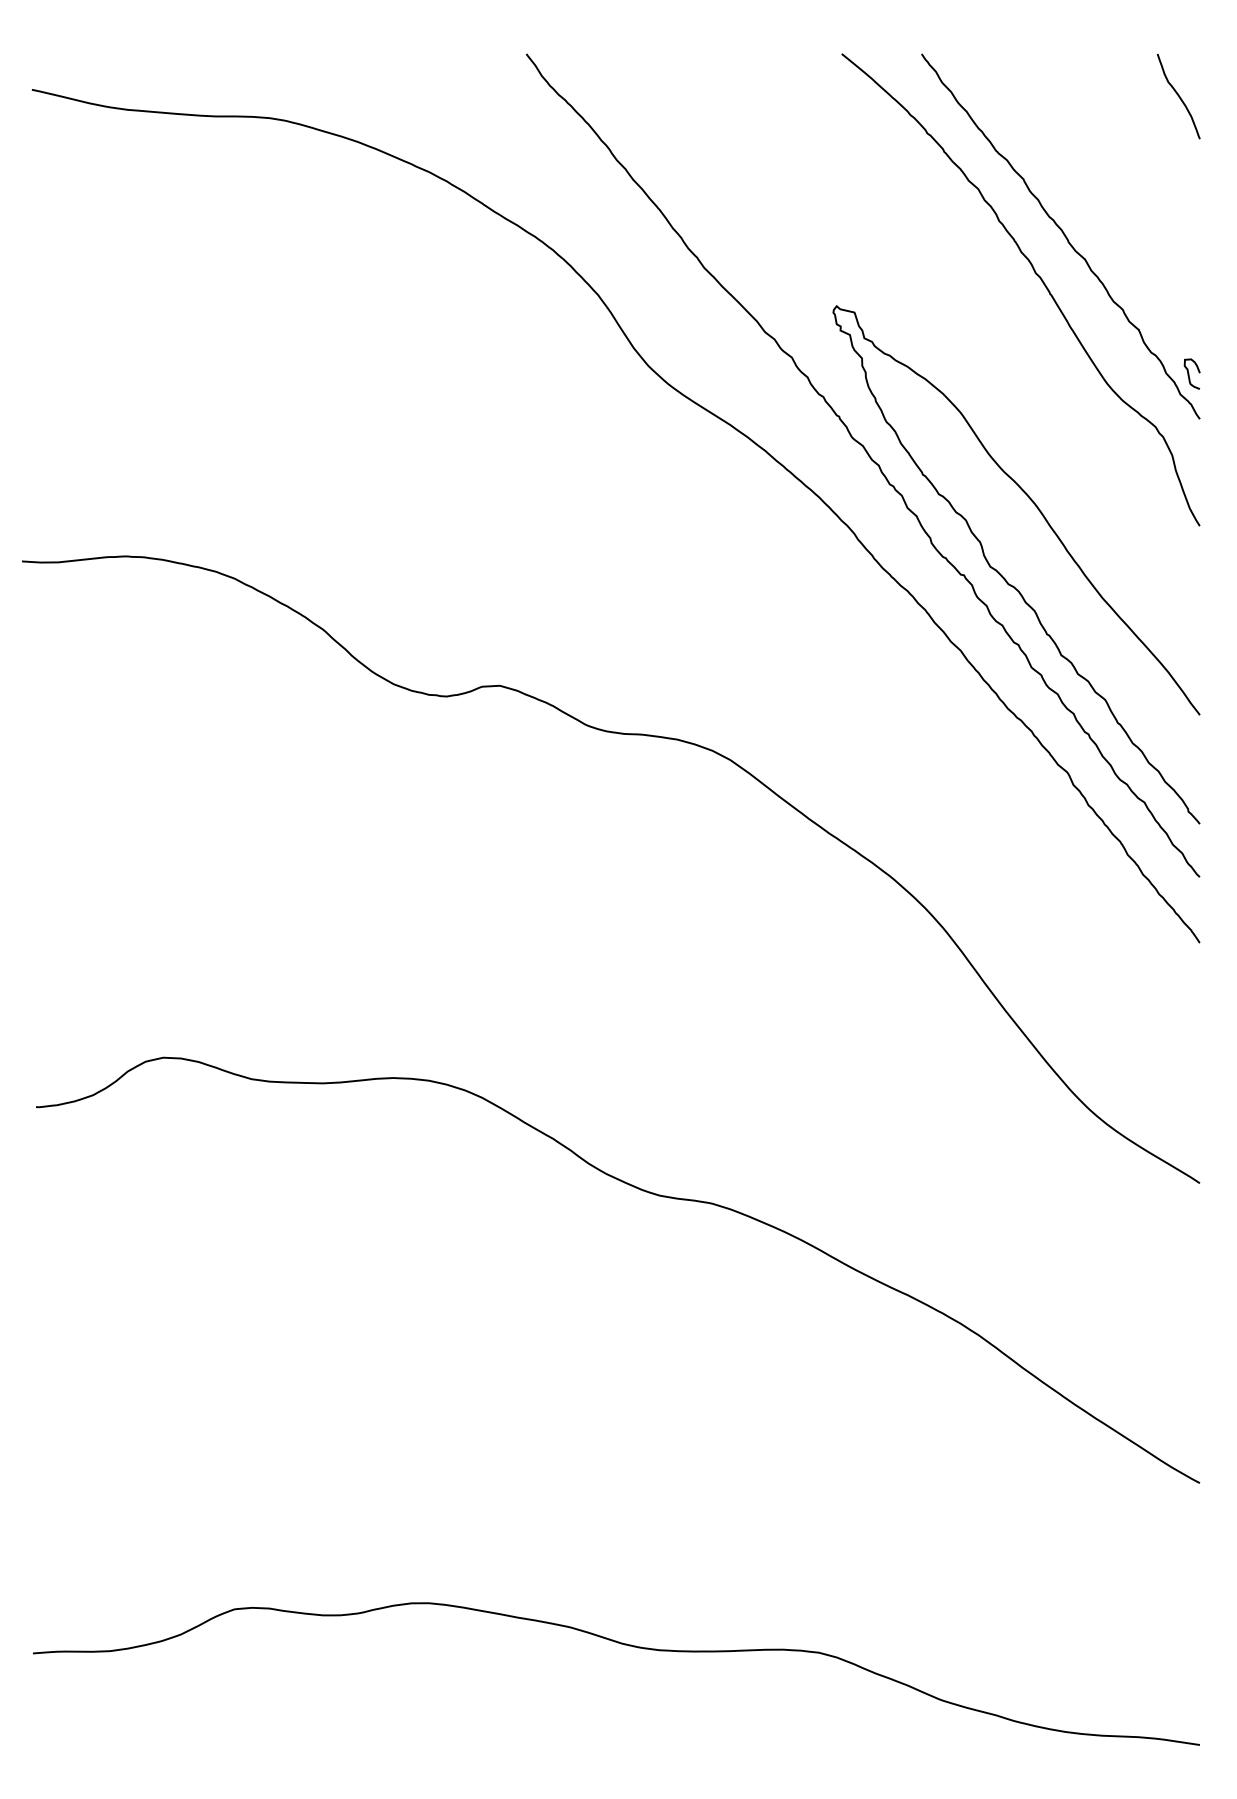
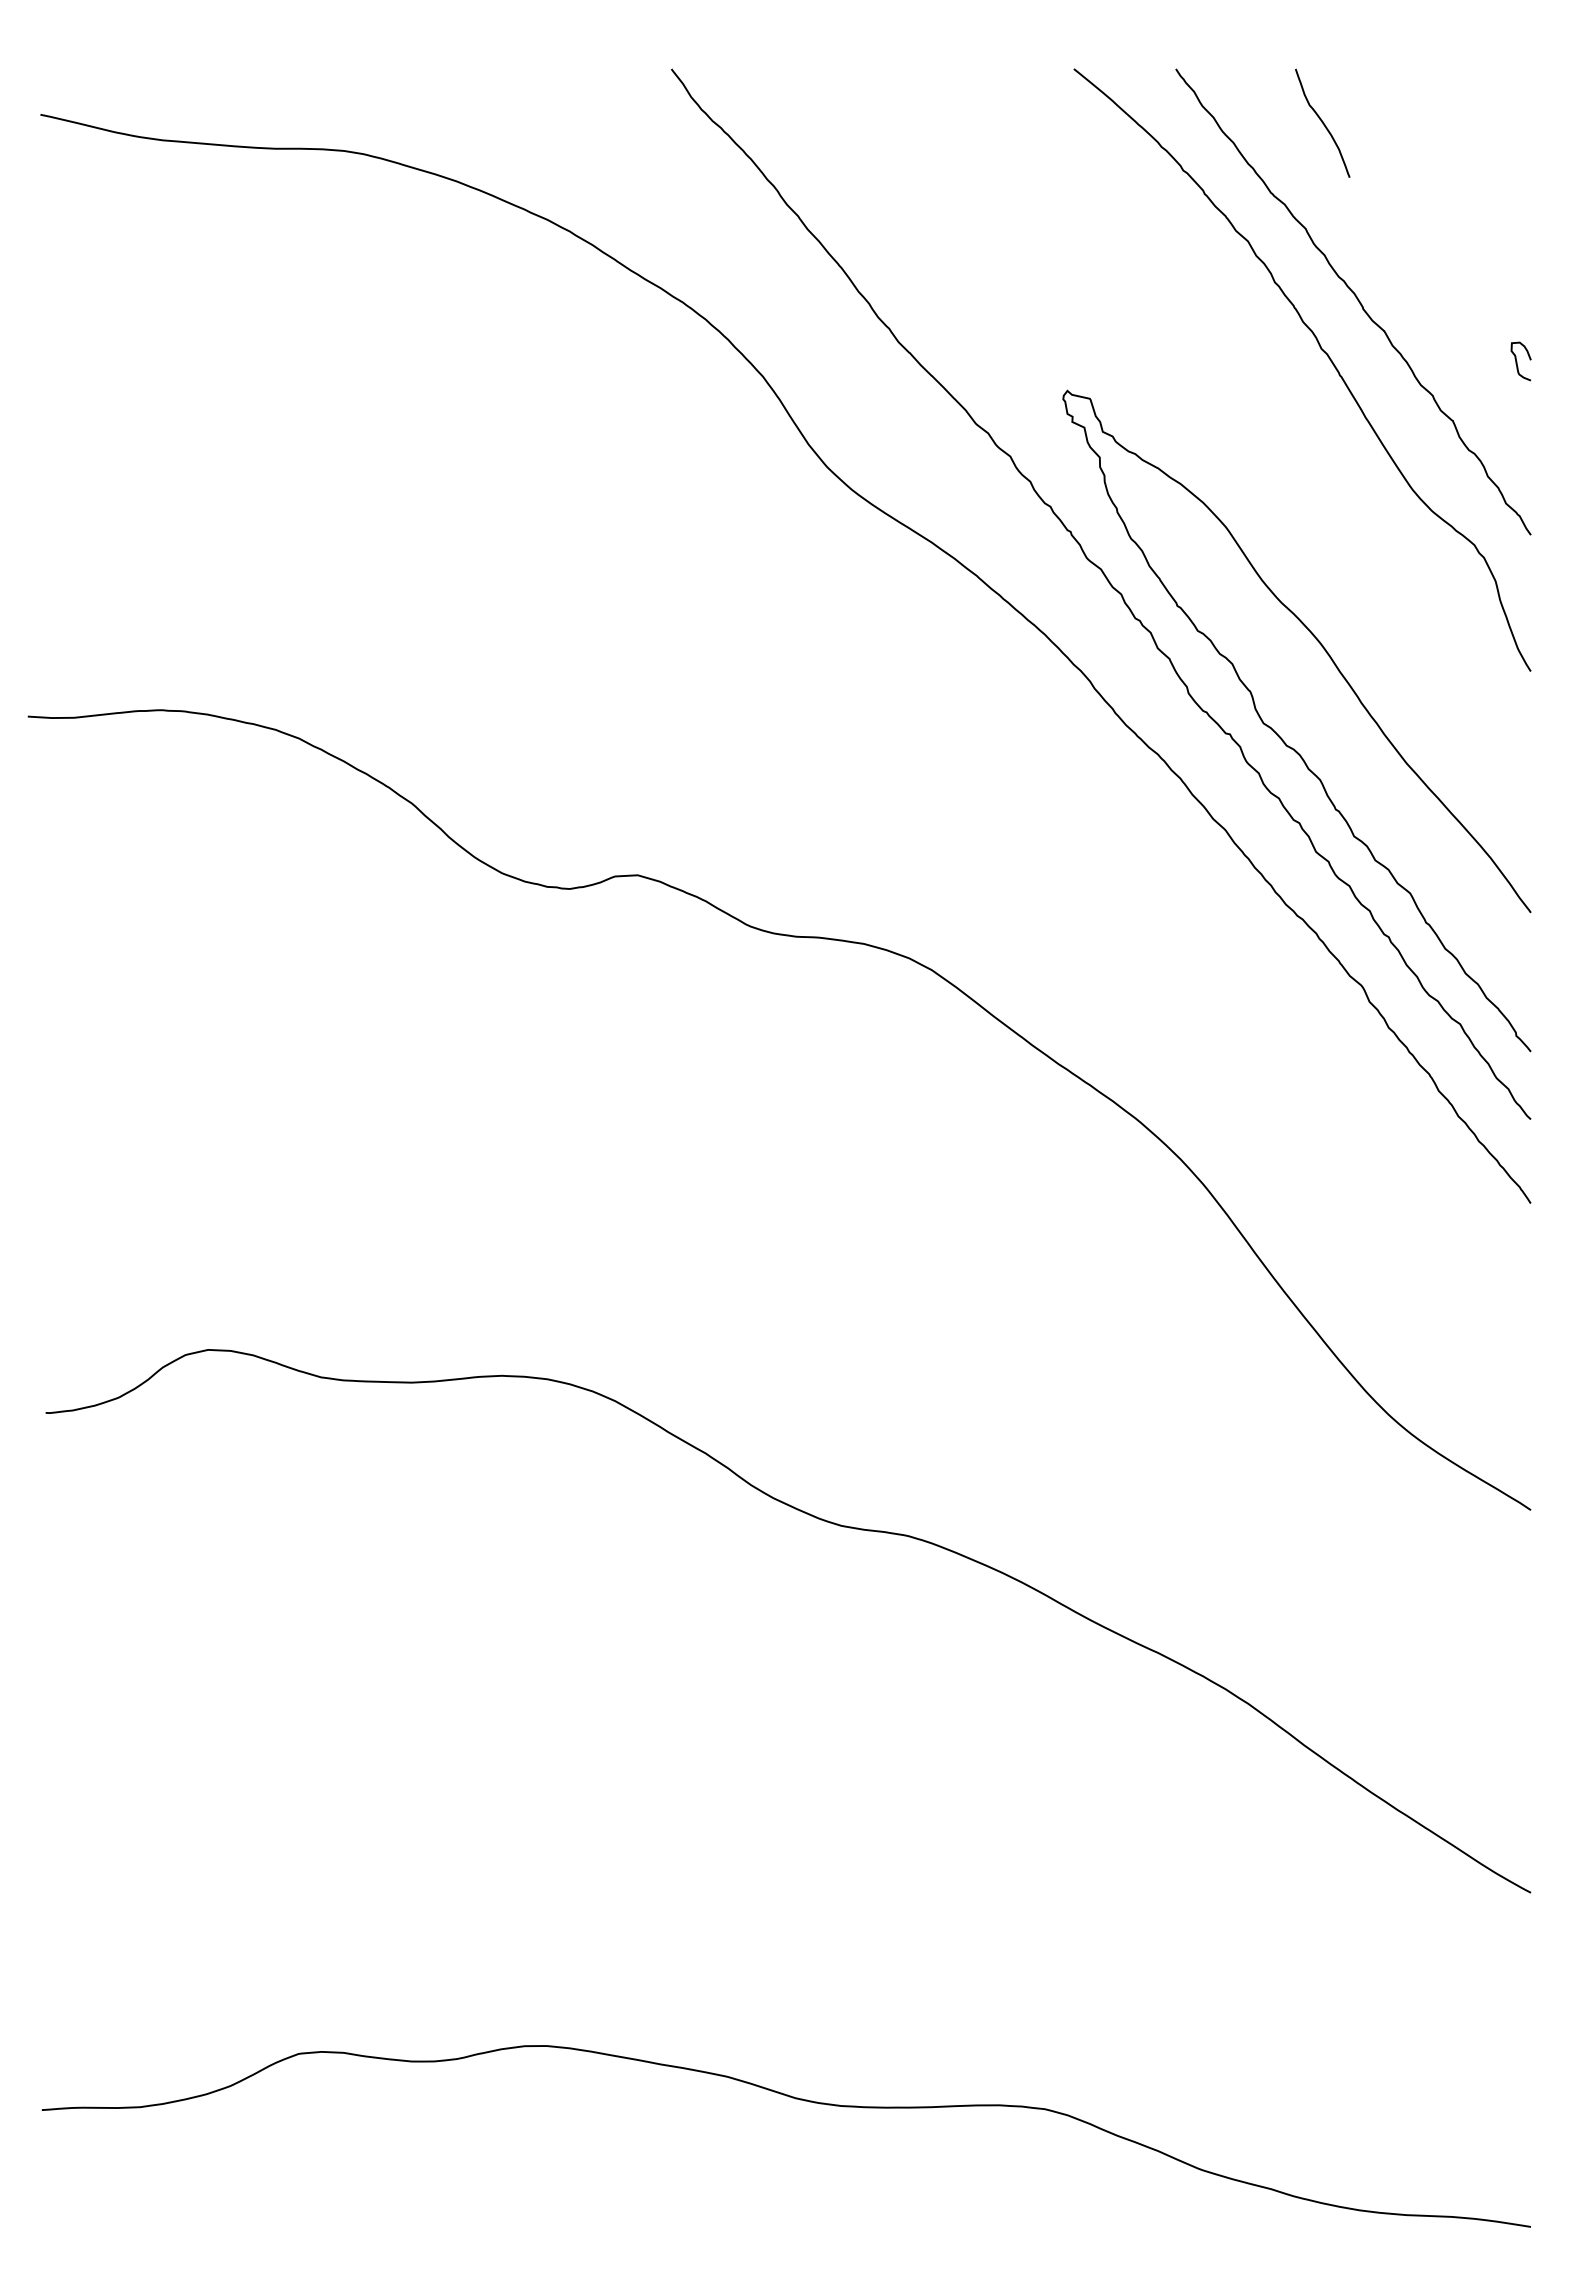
curve: (1178, 96) -> (1322, 123), moved
curve: (1189, 373) -> (1517, 360), moved

